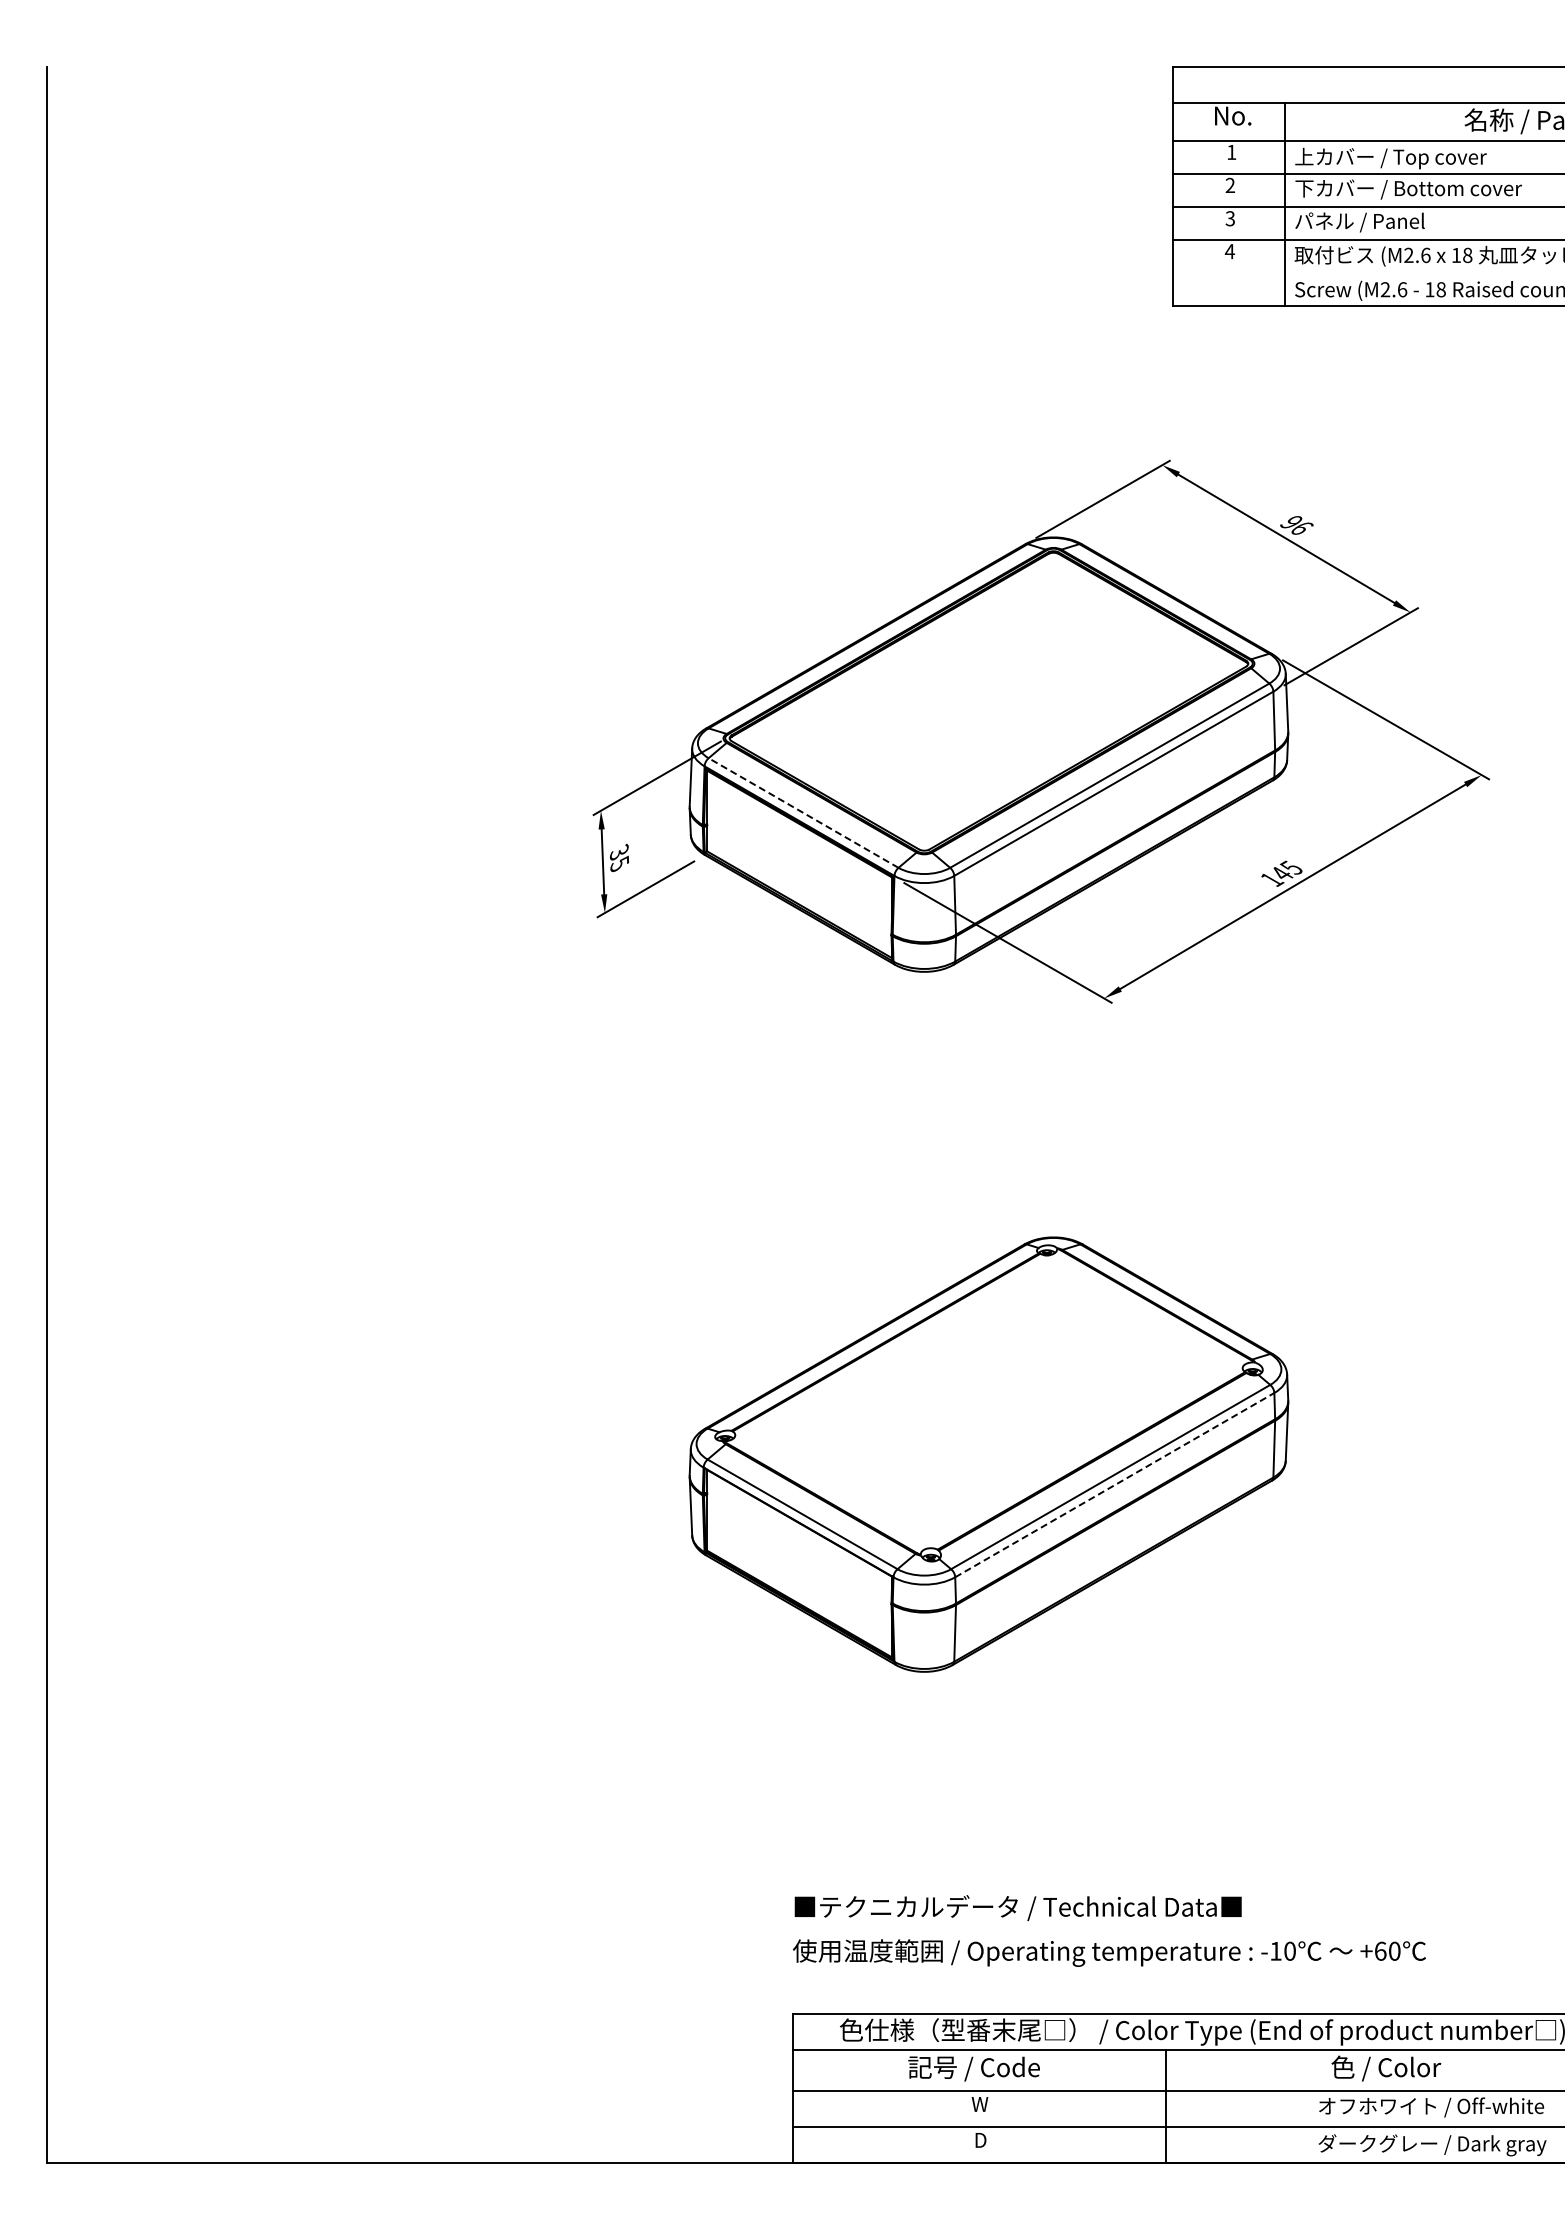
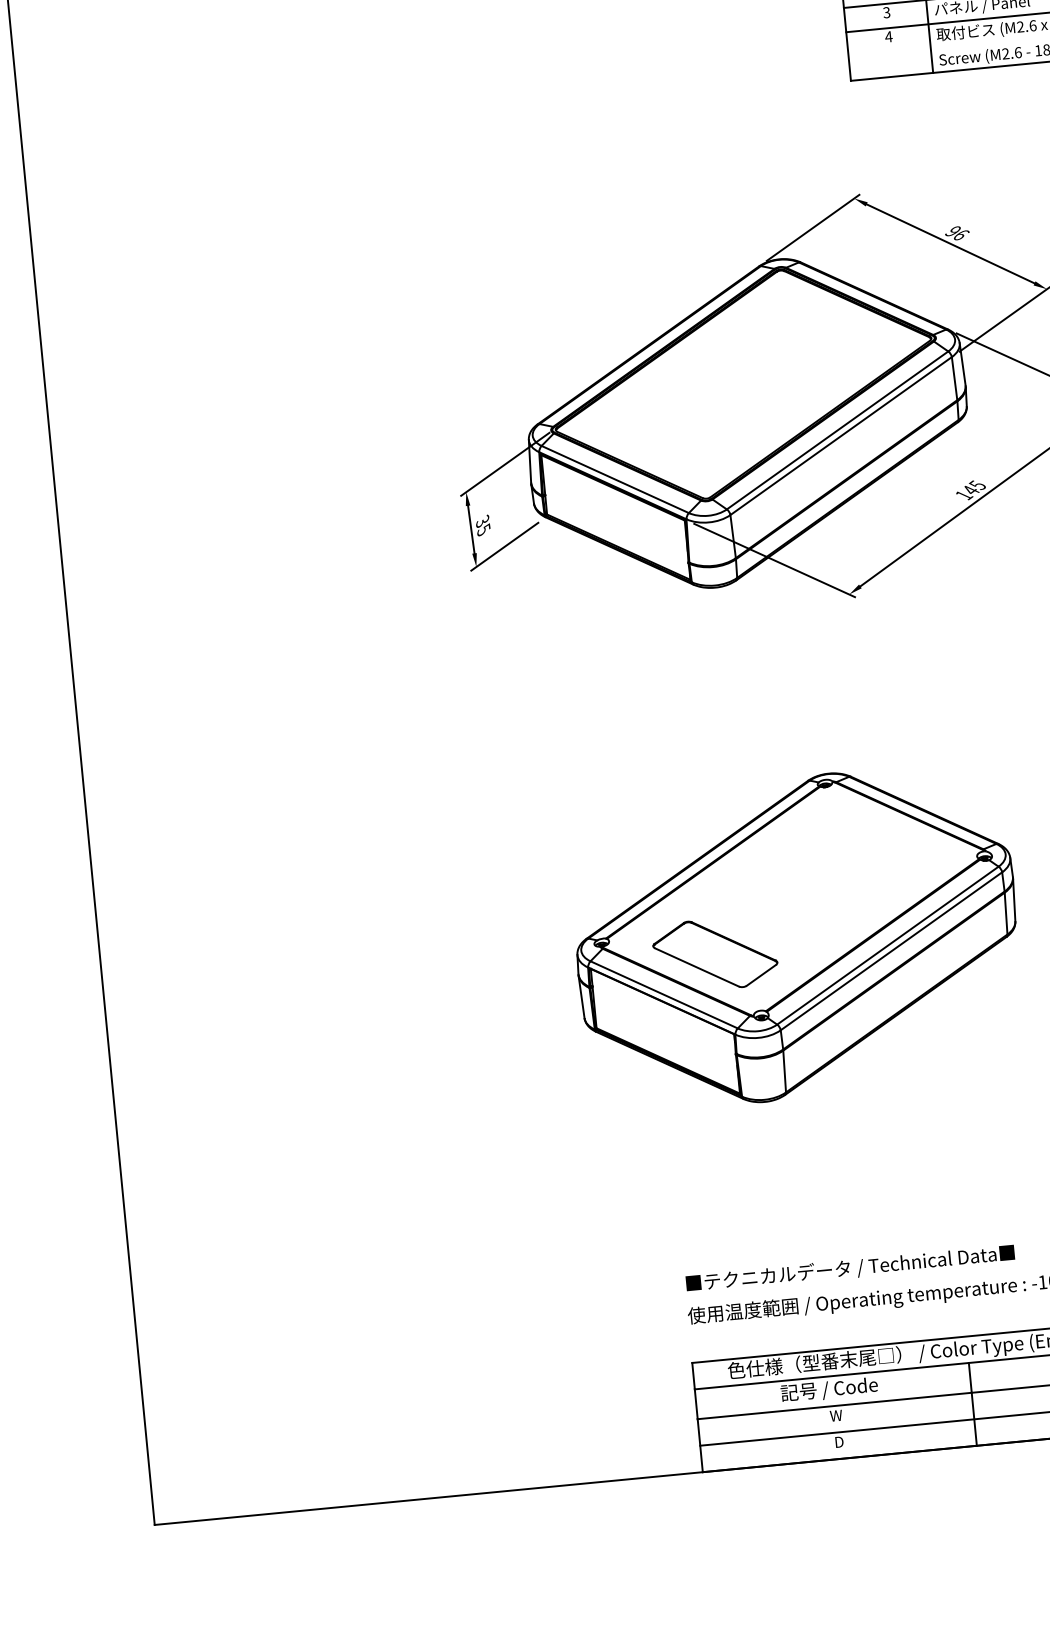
line: (803, 813) -> (615, 479), dashed -> solid
part: (876, 1465) -> (715, 953), added
line: (1115, 1484) -> (891, 950), dashed -> solid

